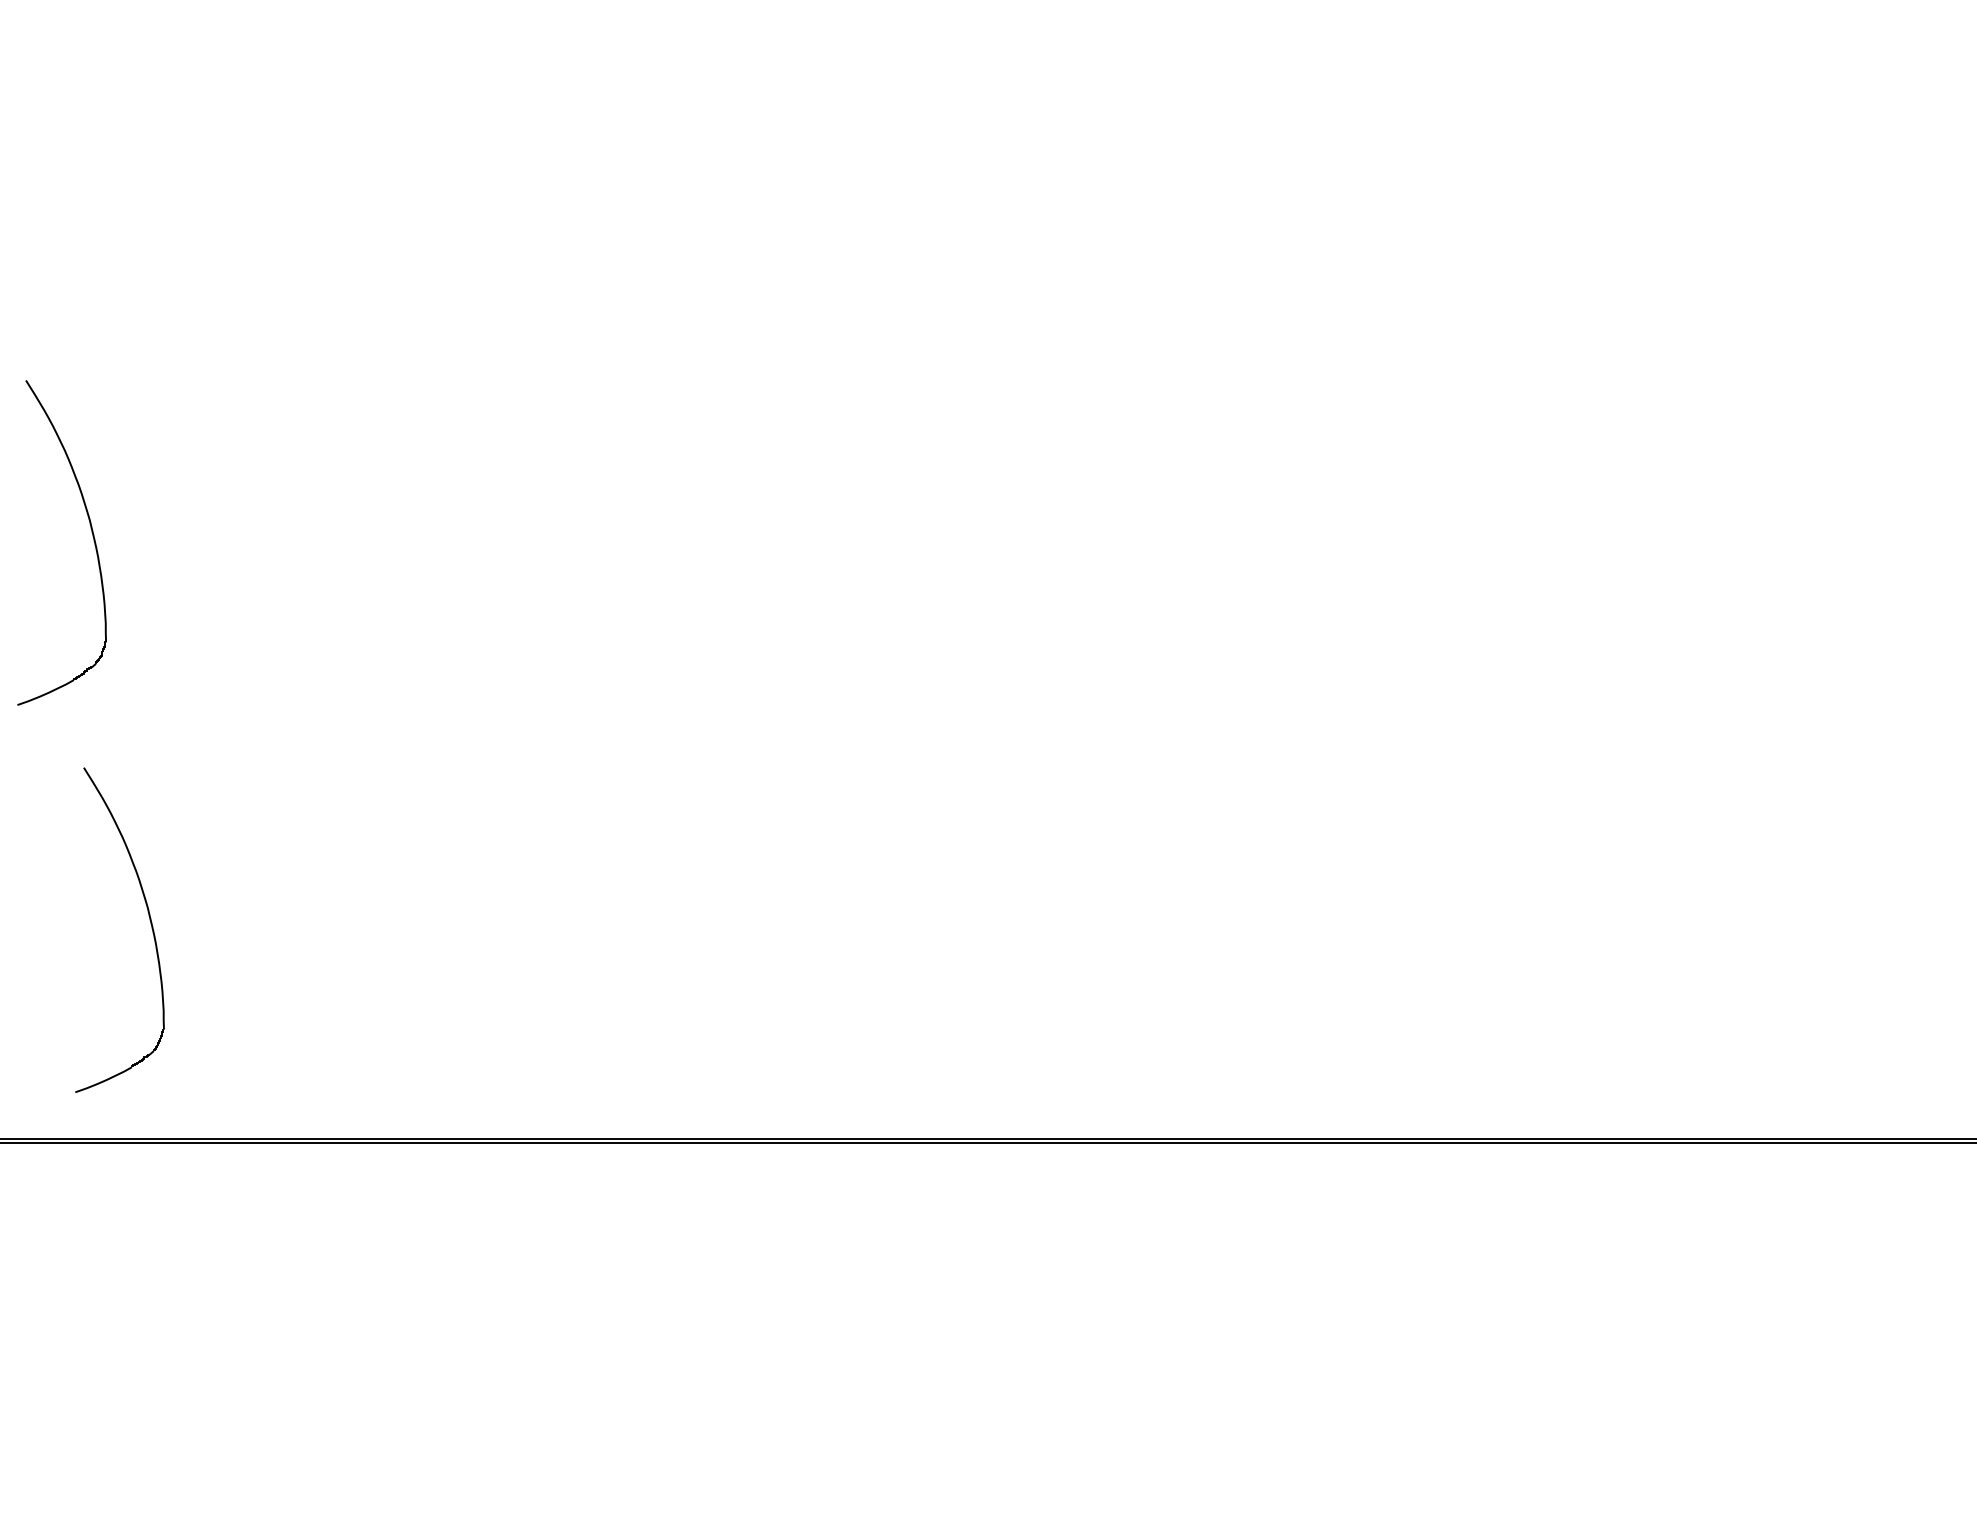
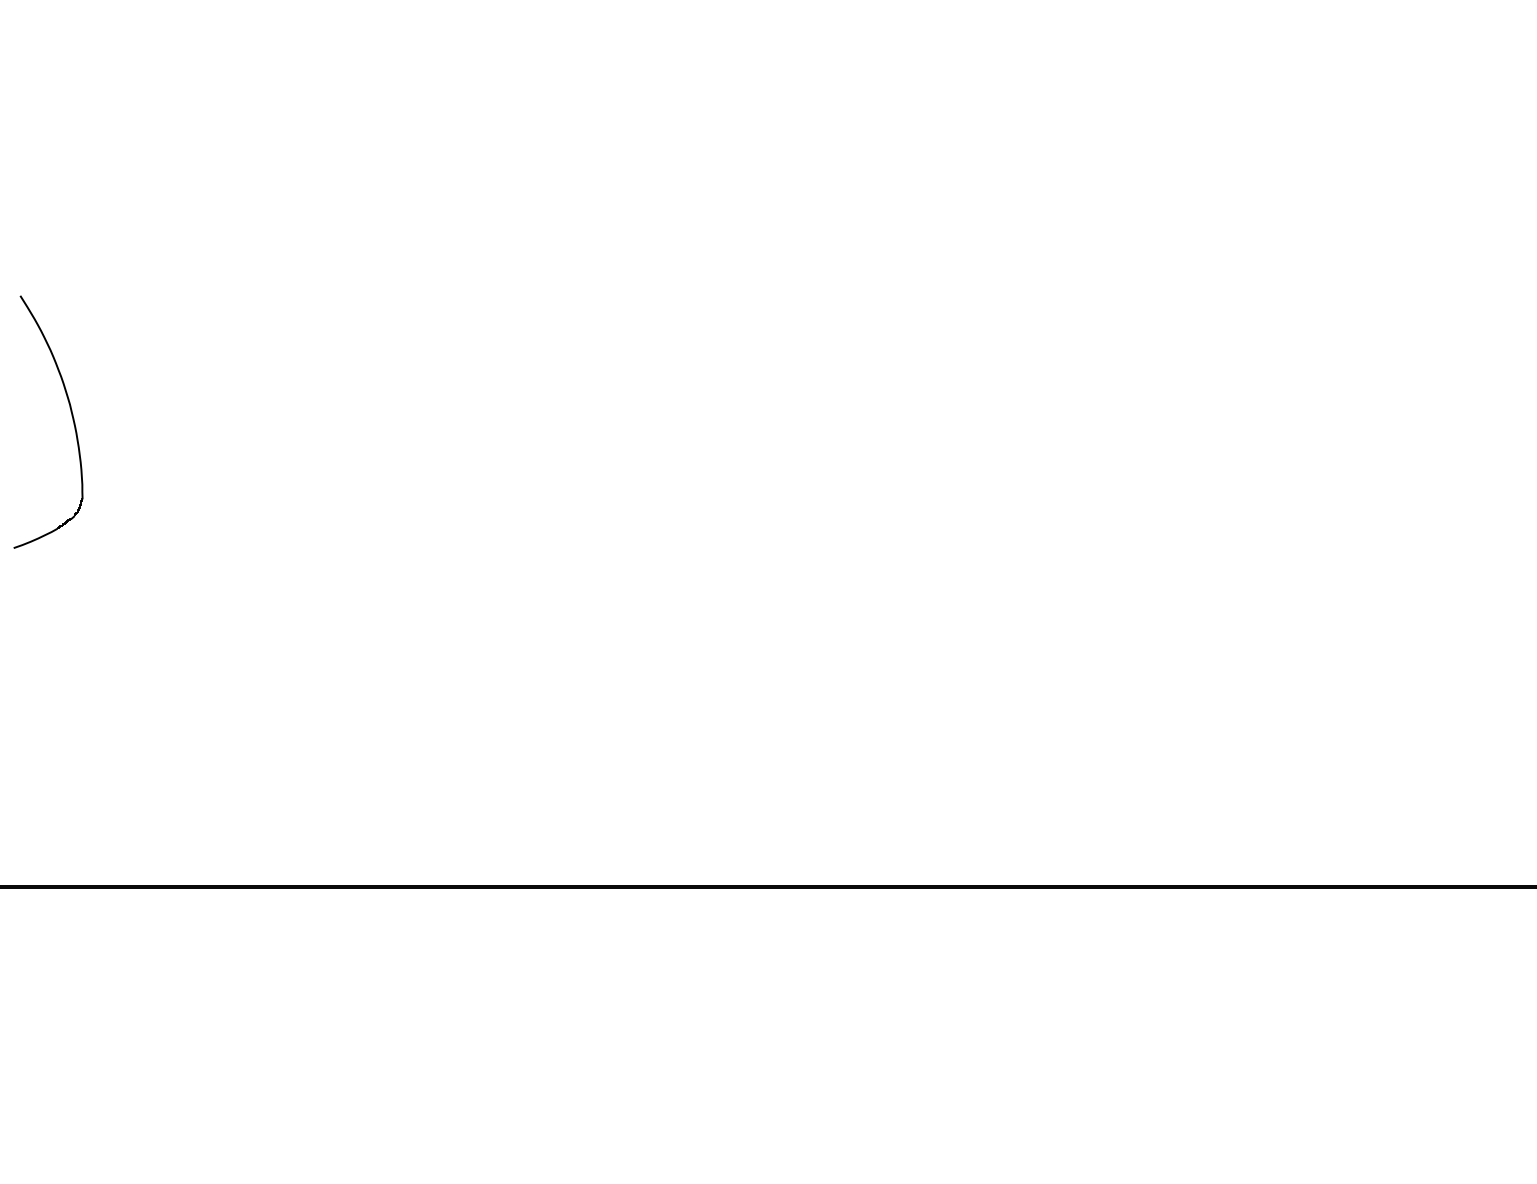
part: (149, 922) -> (116, 717), removed

